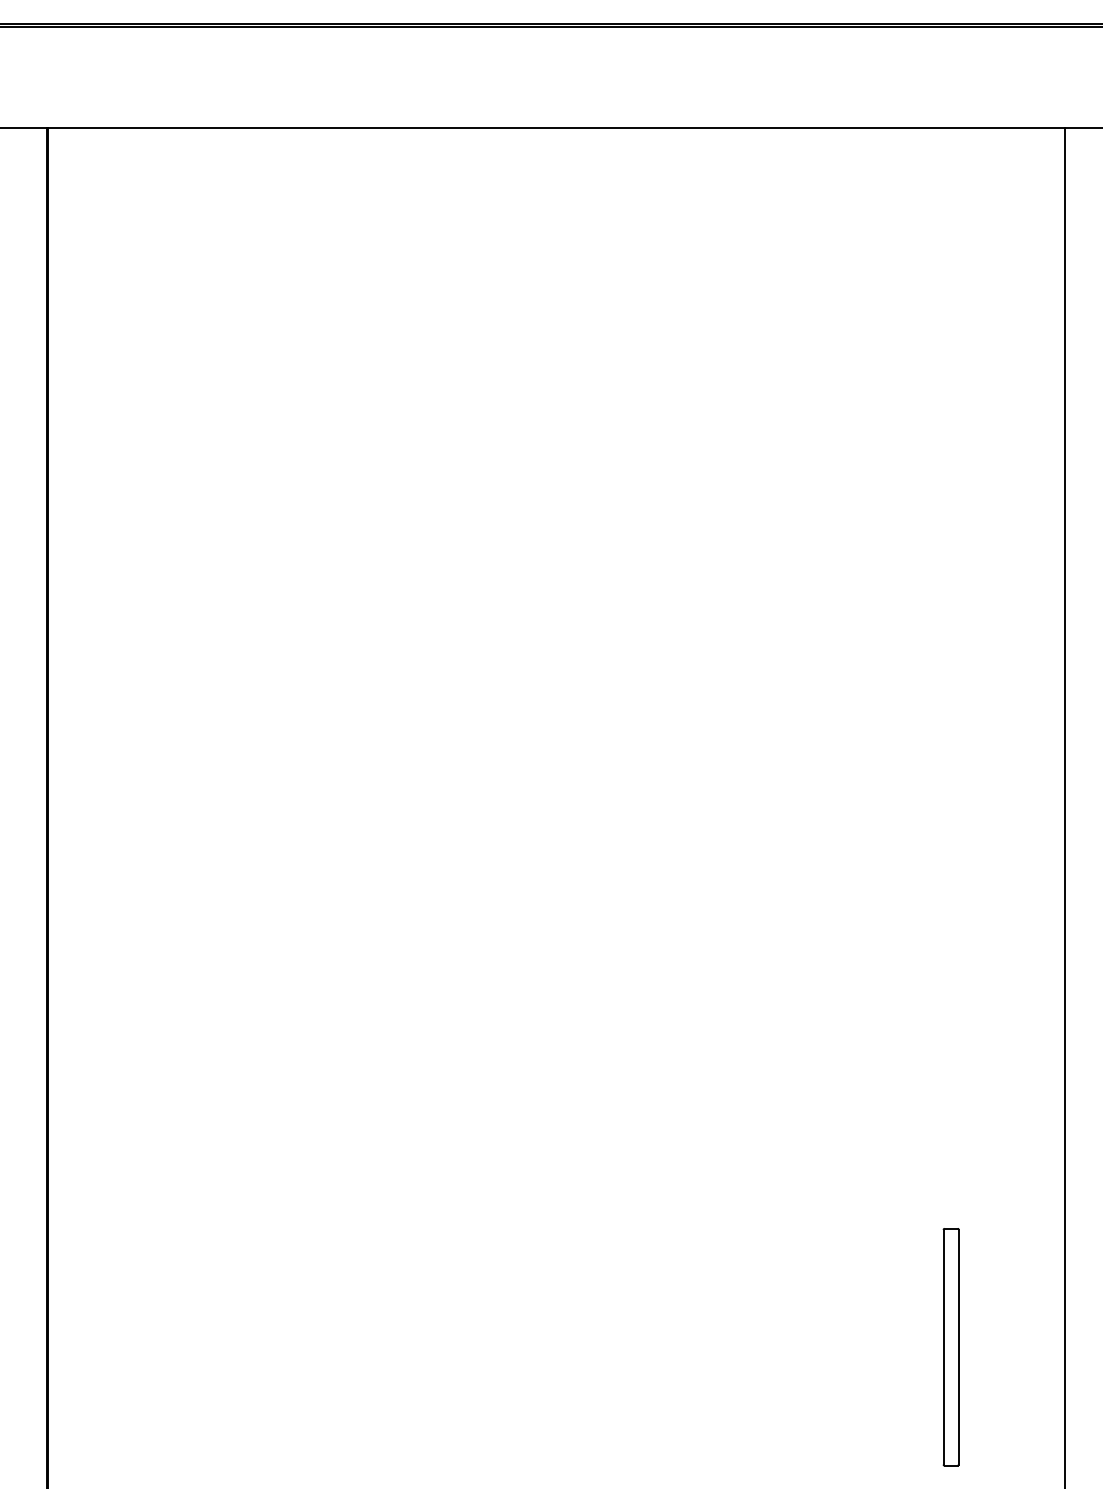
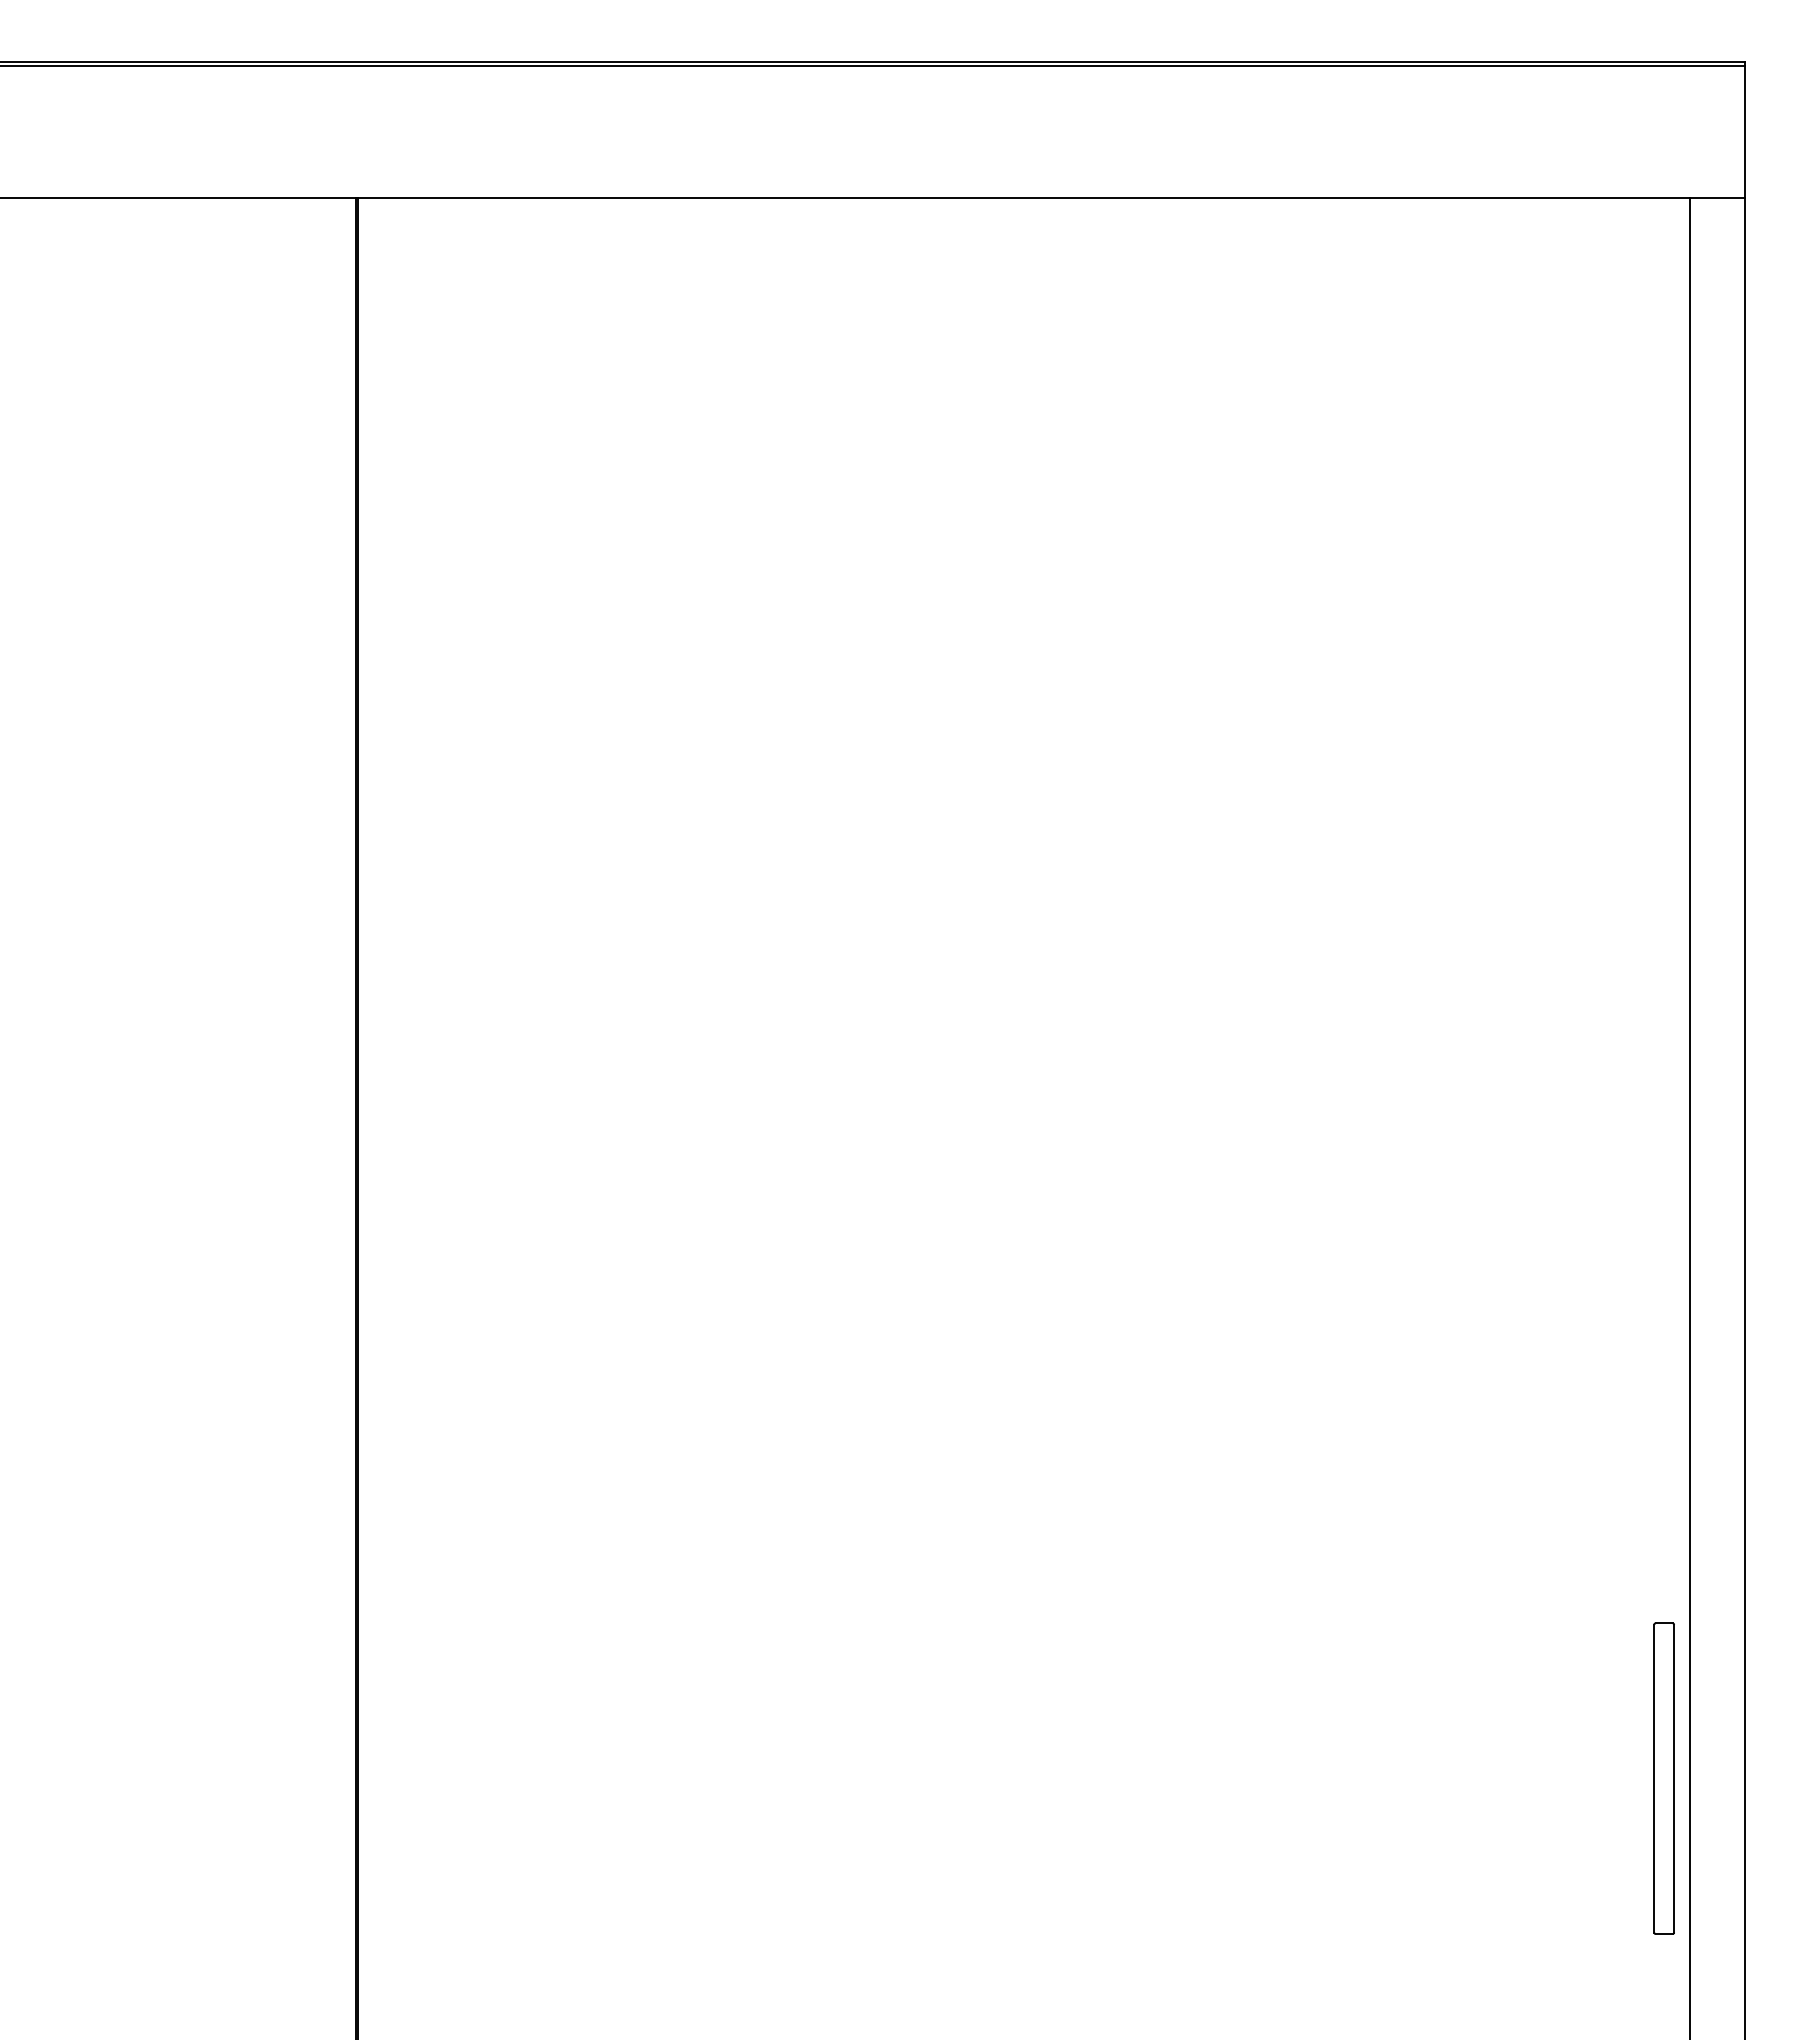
part: (950, 1347) -> (1663, 1778), moved

